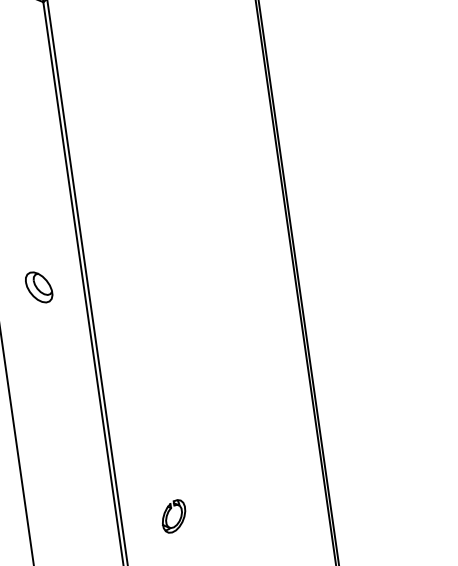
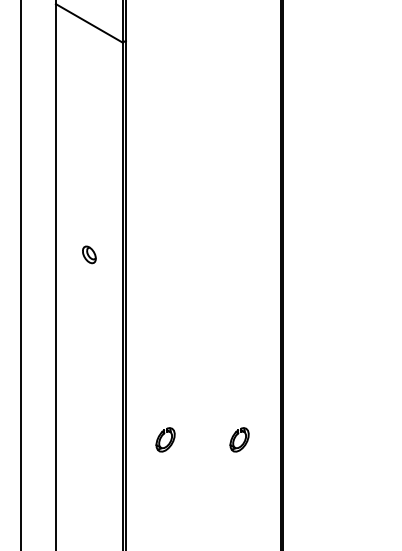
part: (39, 286) -> (89, 254), size x0.7
part: (271, 502) -> (239, 439), added

